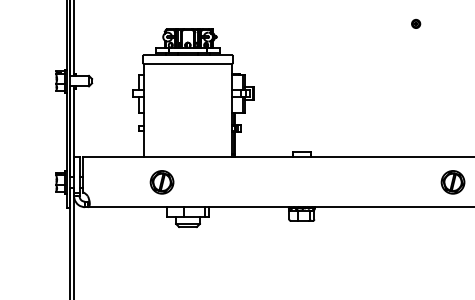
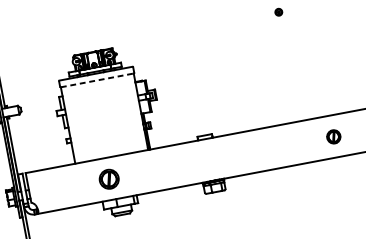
line: (188, 63) -> (97, 80), solid -> dashed
part: (161, 182) -> (108, 179), moved
part: (452, 182) -> (333, 137), size x0.7

